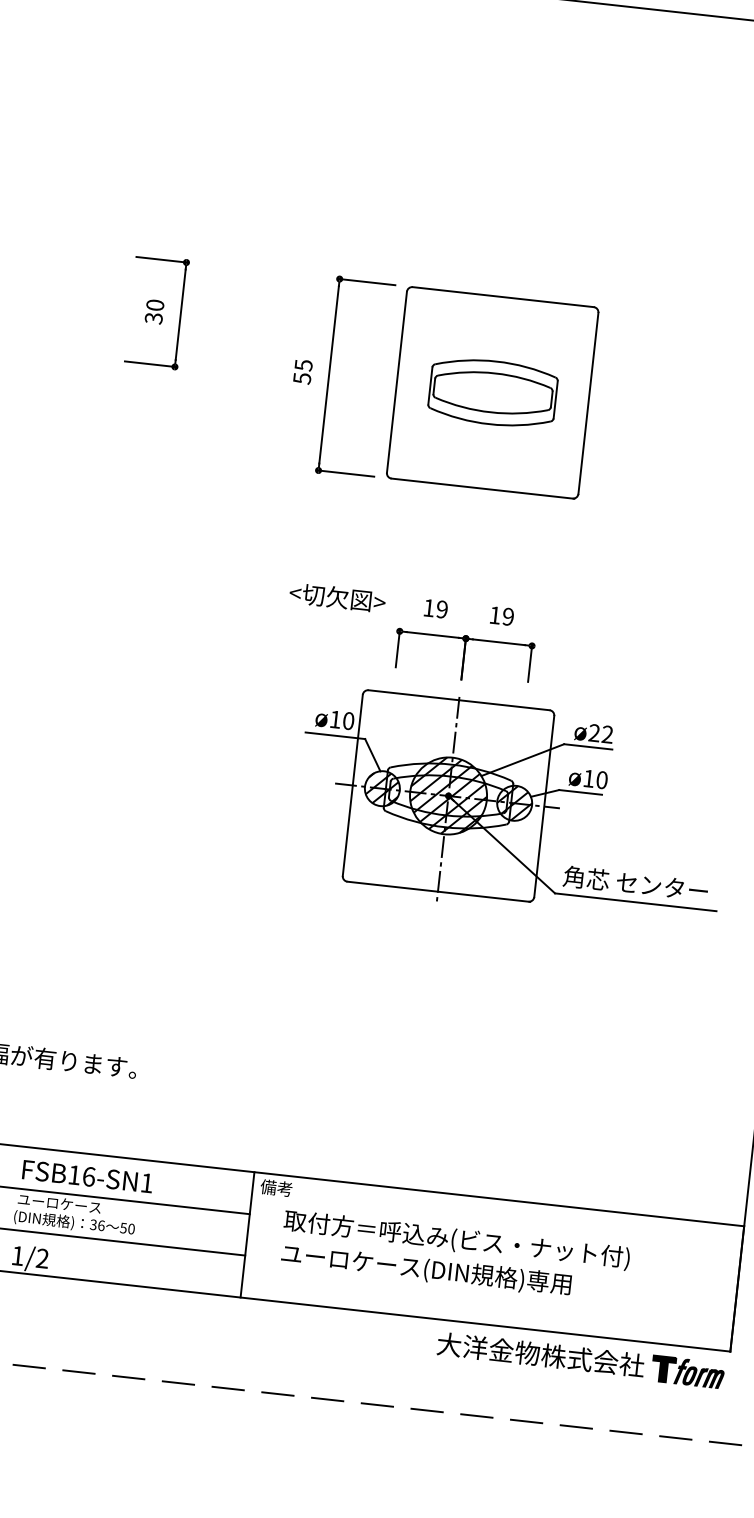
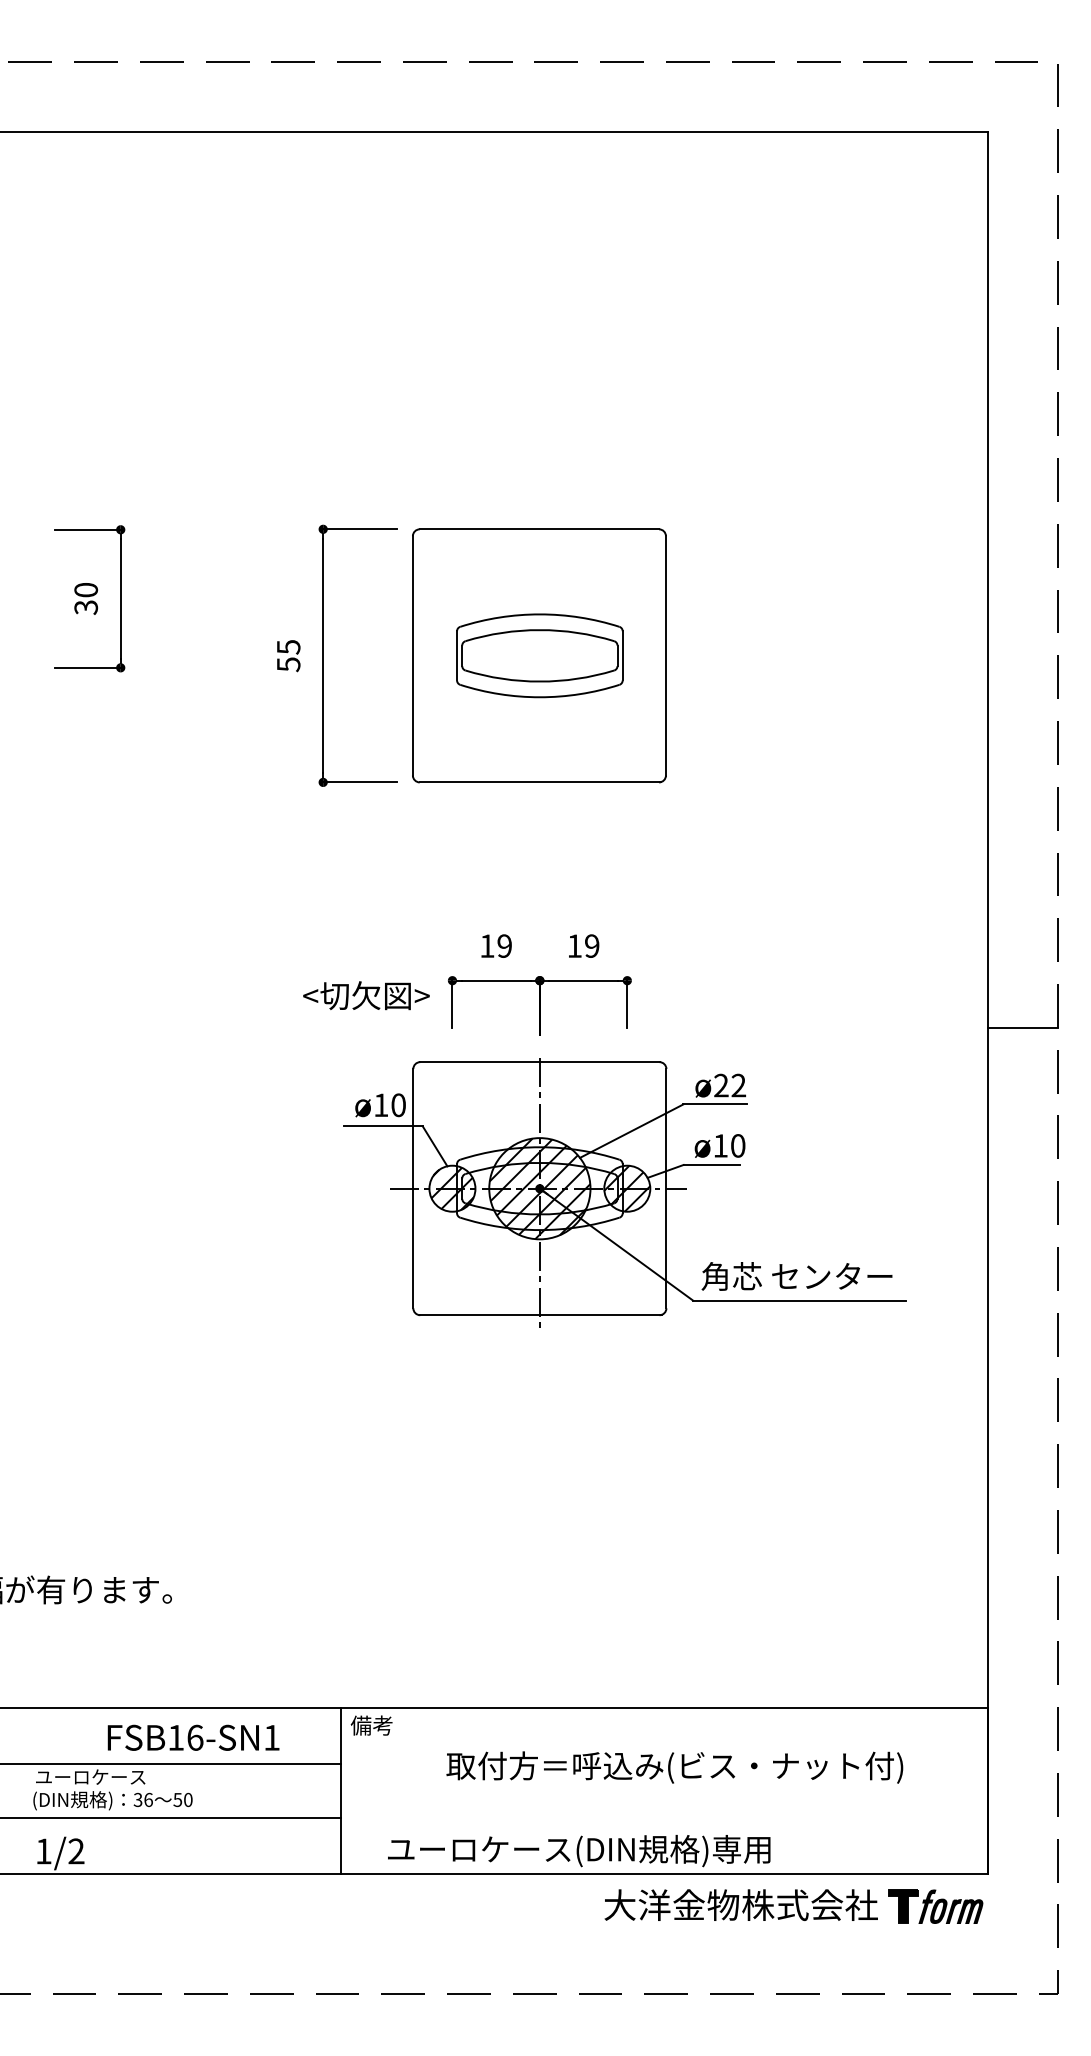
text: (337, 597) -> (366, 995), moved
text: (87, 1176) -> (193, 1737), moved
text: (456, 1240) -> (674, 1767), moved
text: (426, 1270) -> (579, 1851), moved

